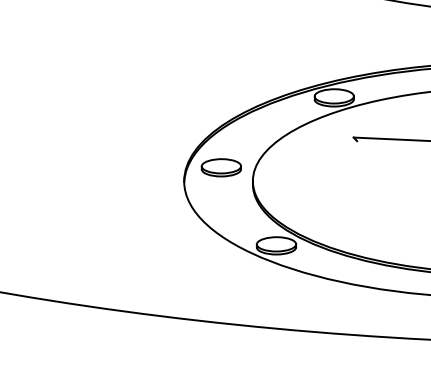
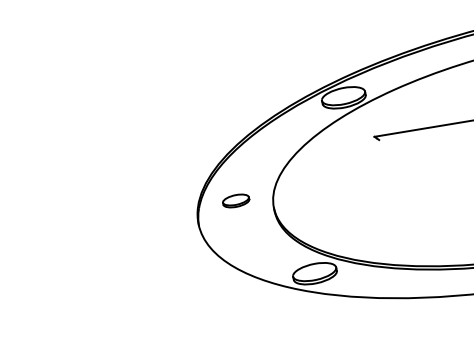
part: (220, 167) -> (235, 200), size x0.6

